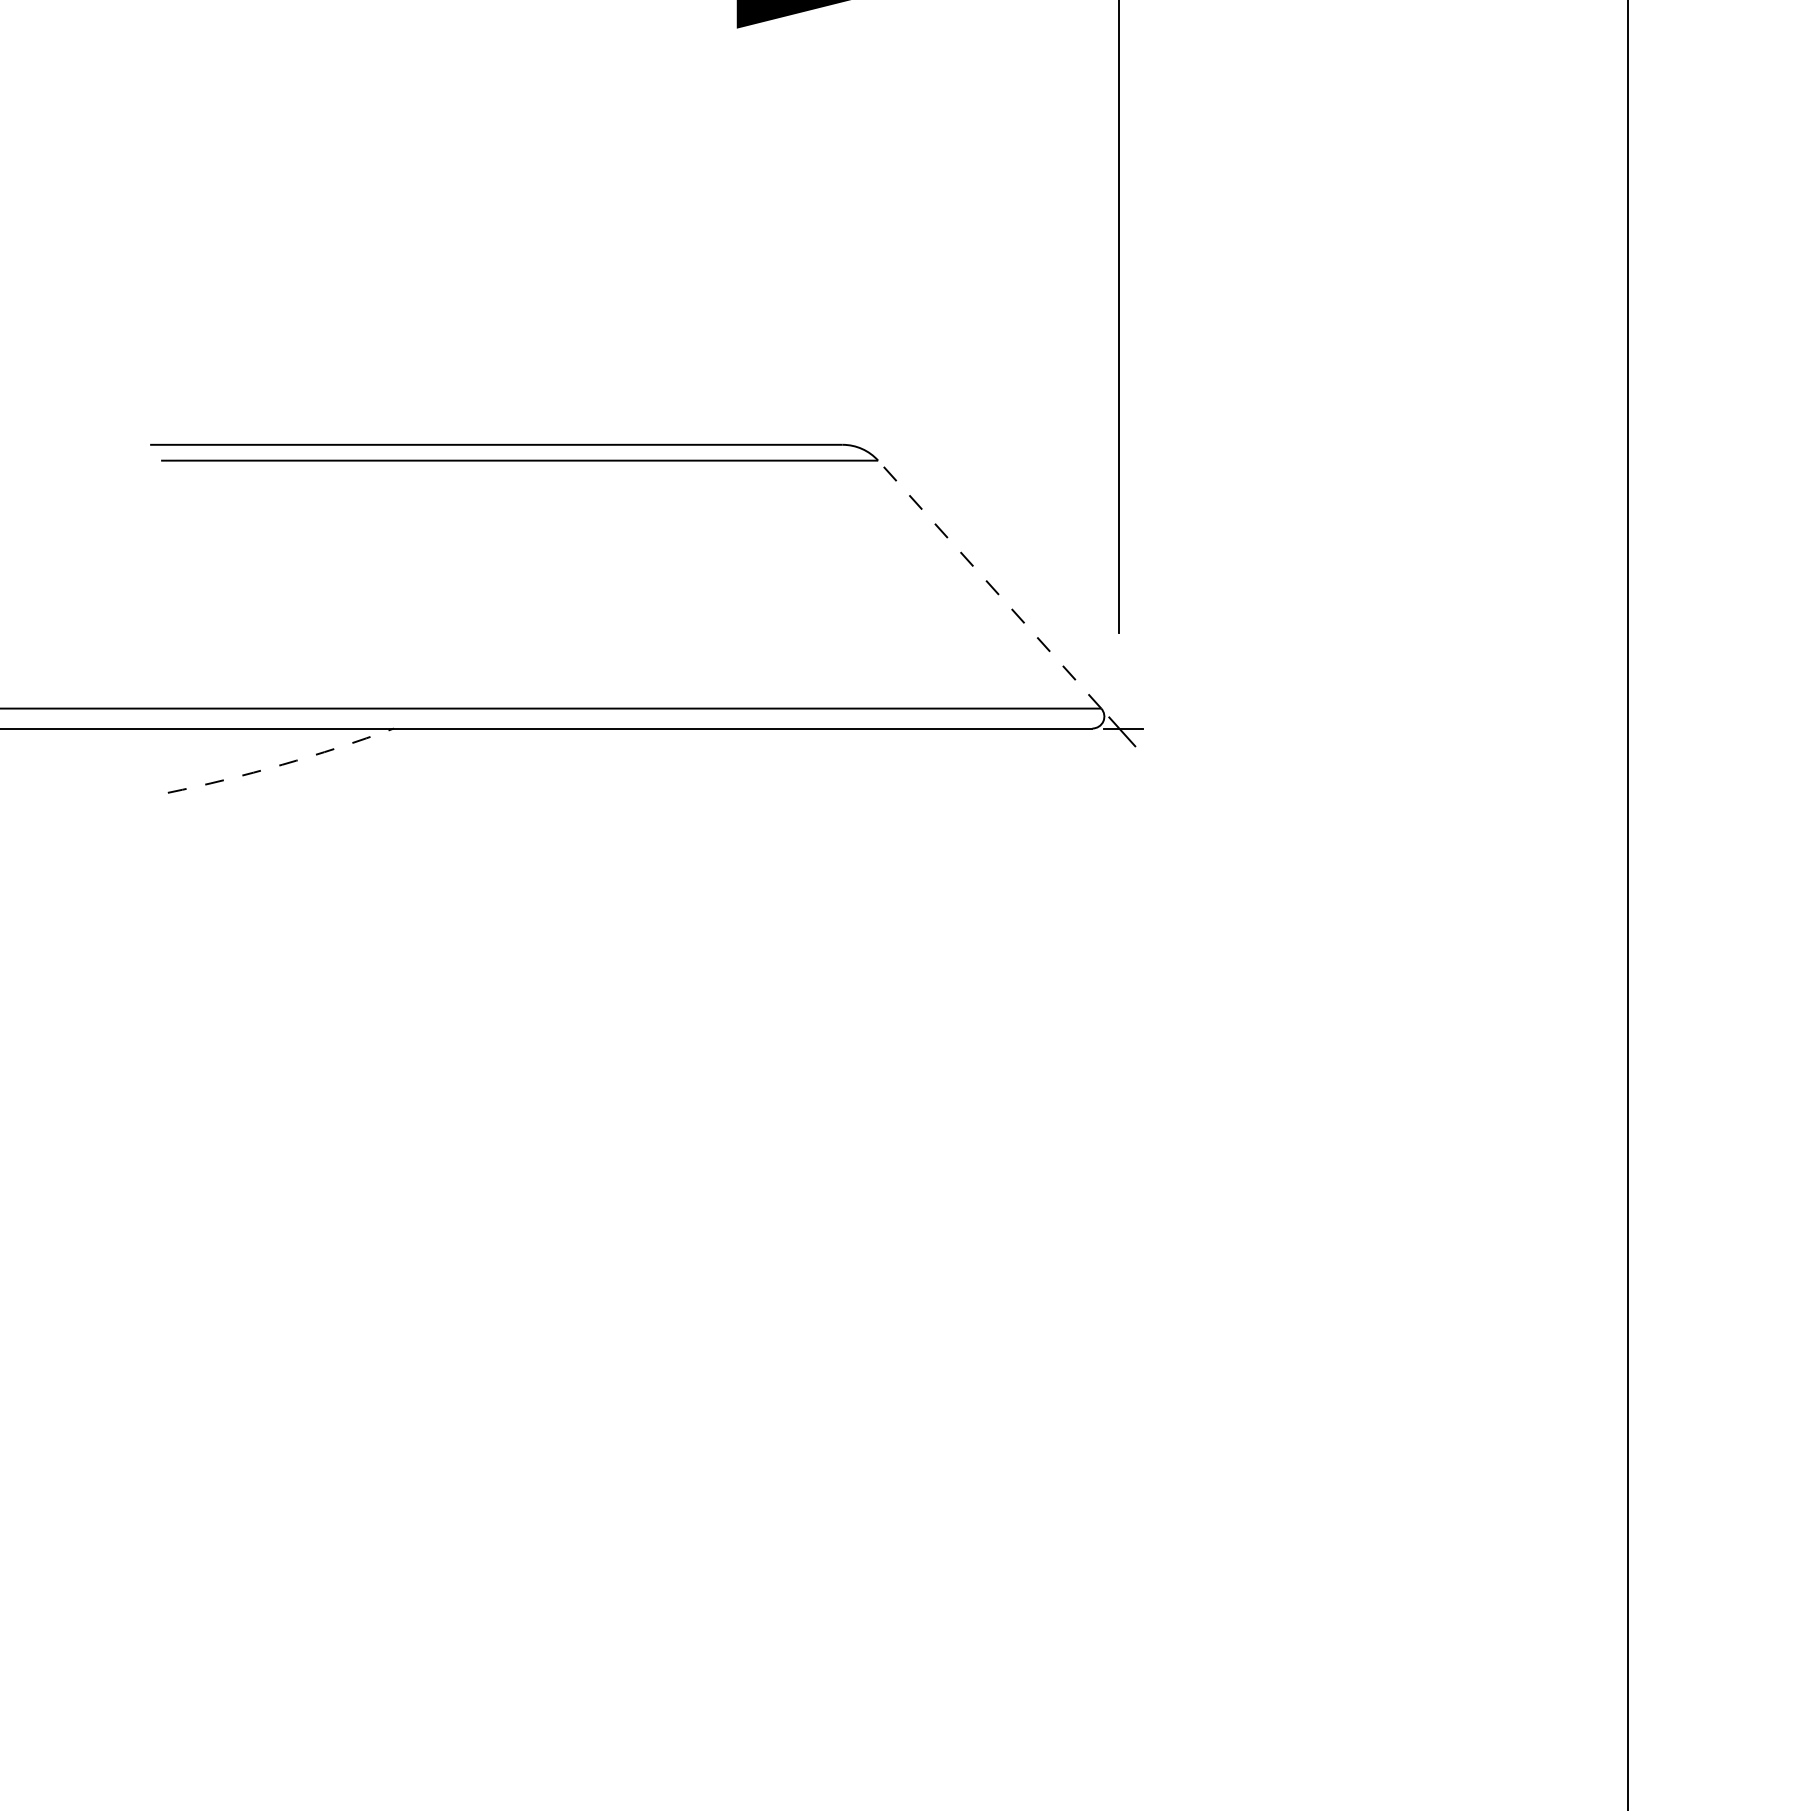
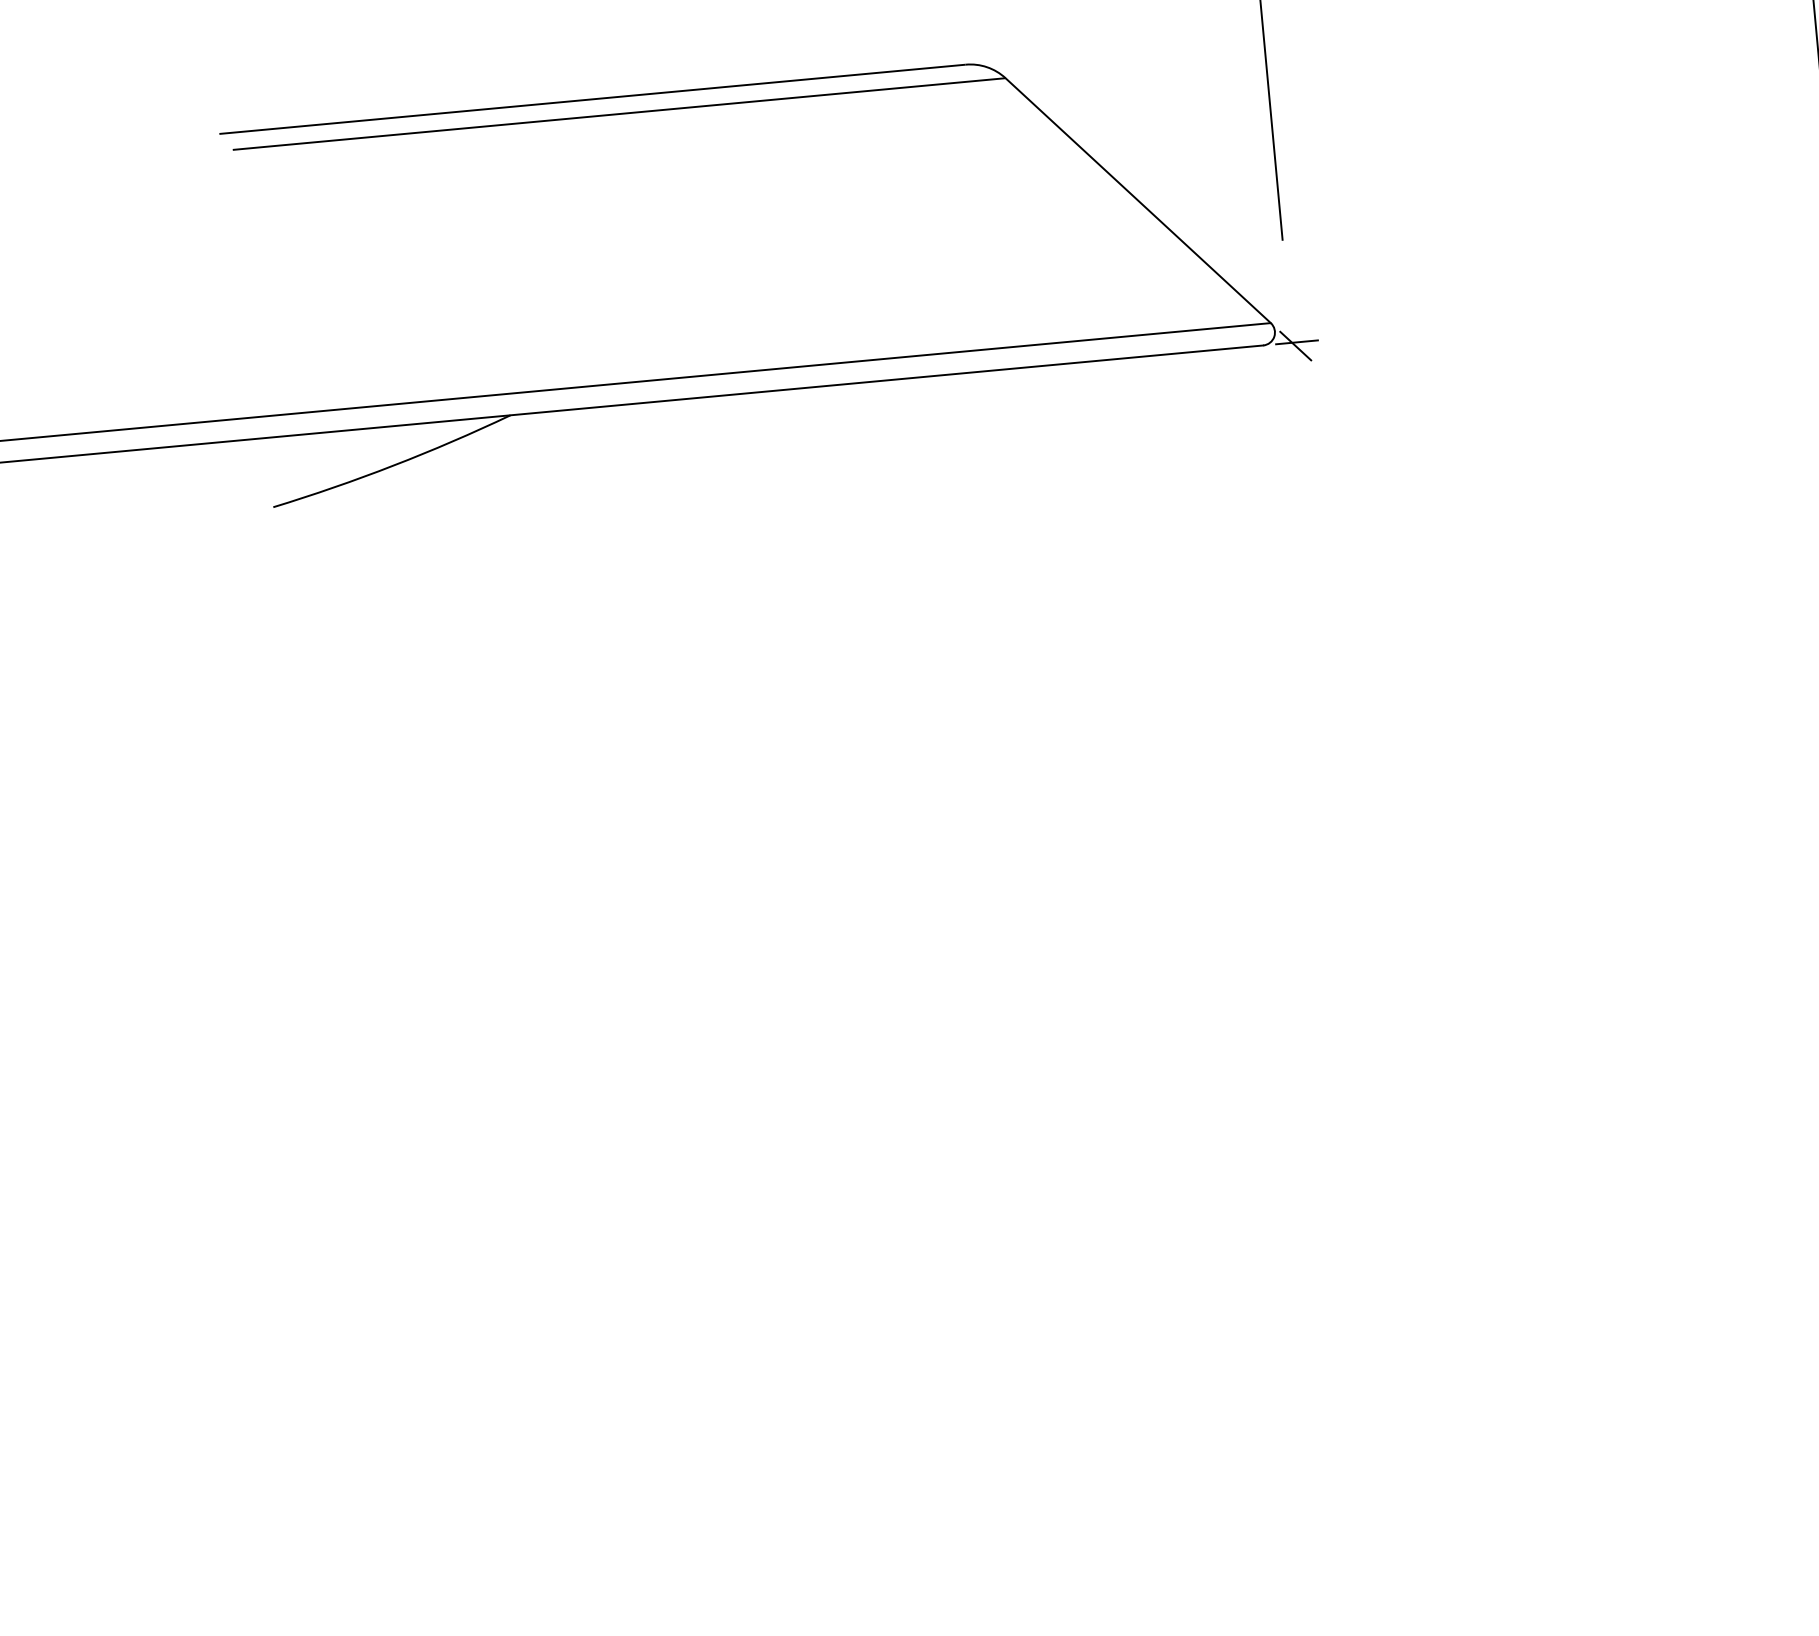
line: (989, 584) -> (1137, 200), dashed -> solid
arc: (282, 764) -> (393, 465), dashed -> solid

